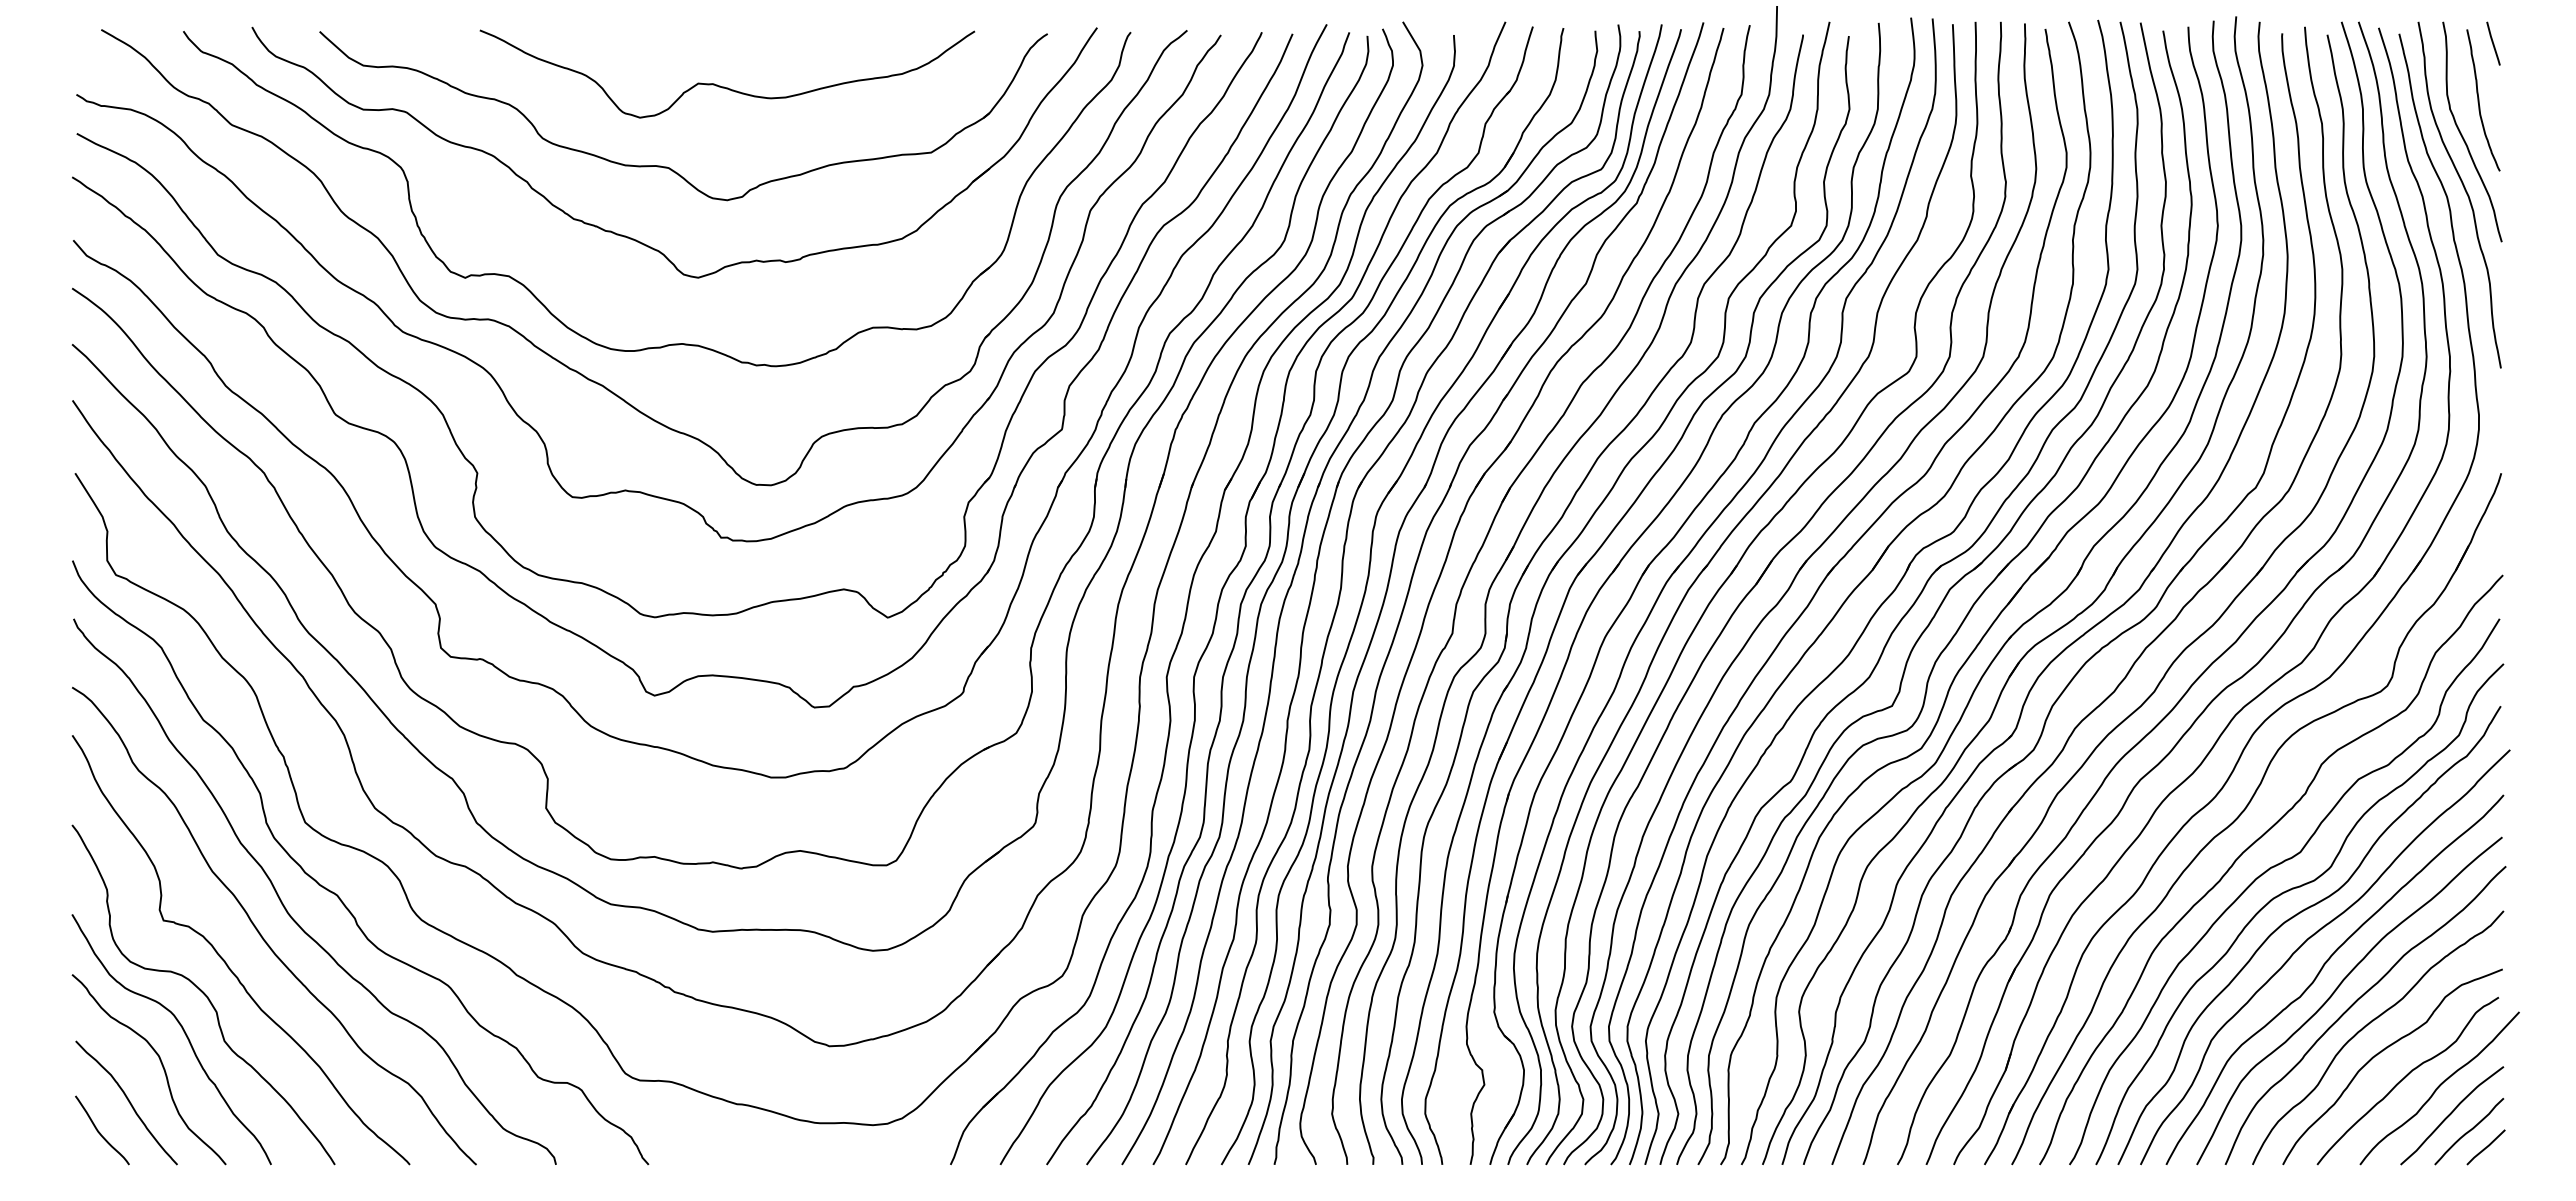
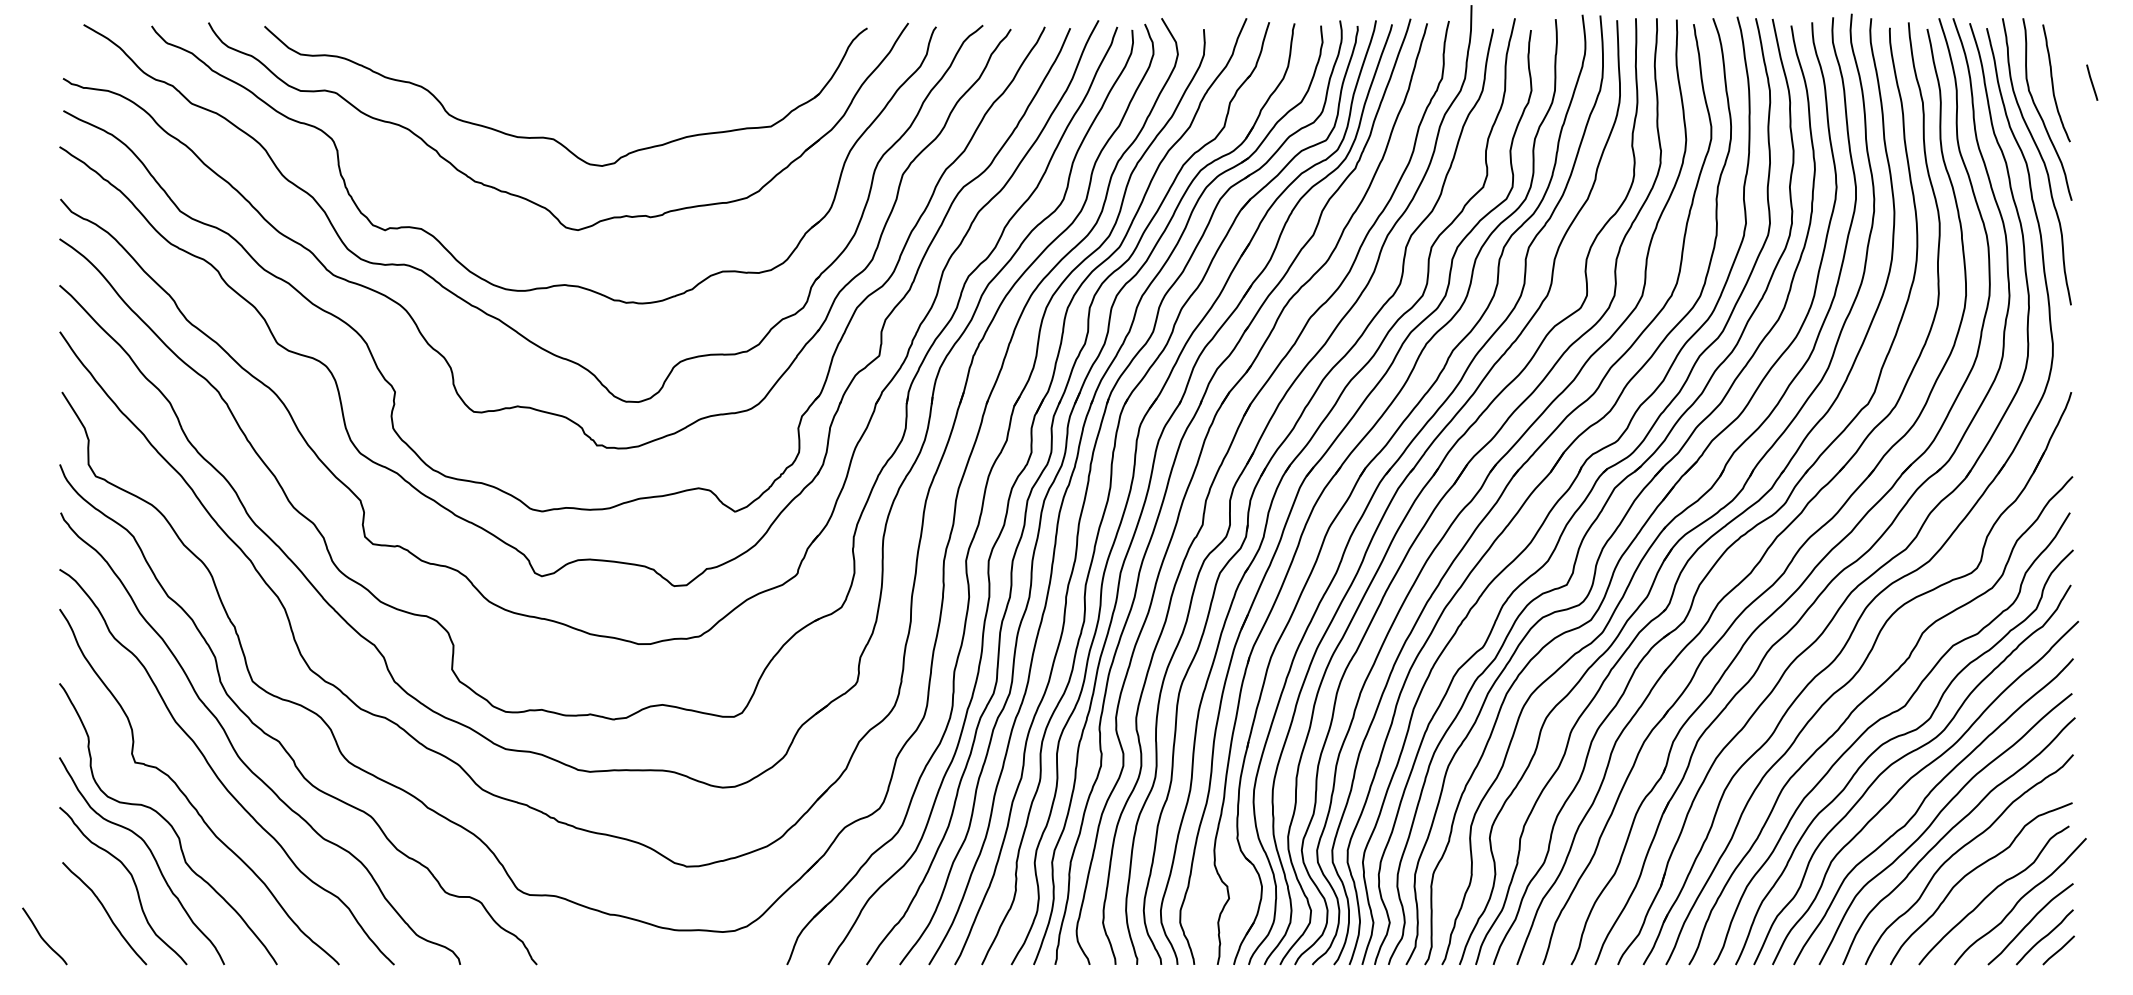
line: (2493, 43) -> (2092, 82), moved
curve: (724, 86) -> (599, 71), removed
curve: (100, 1132) -> (43, 938), moved

